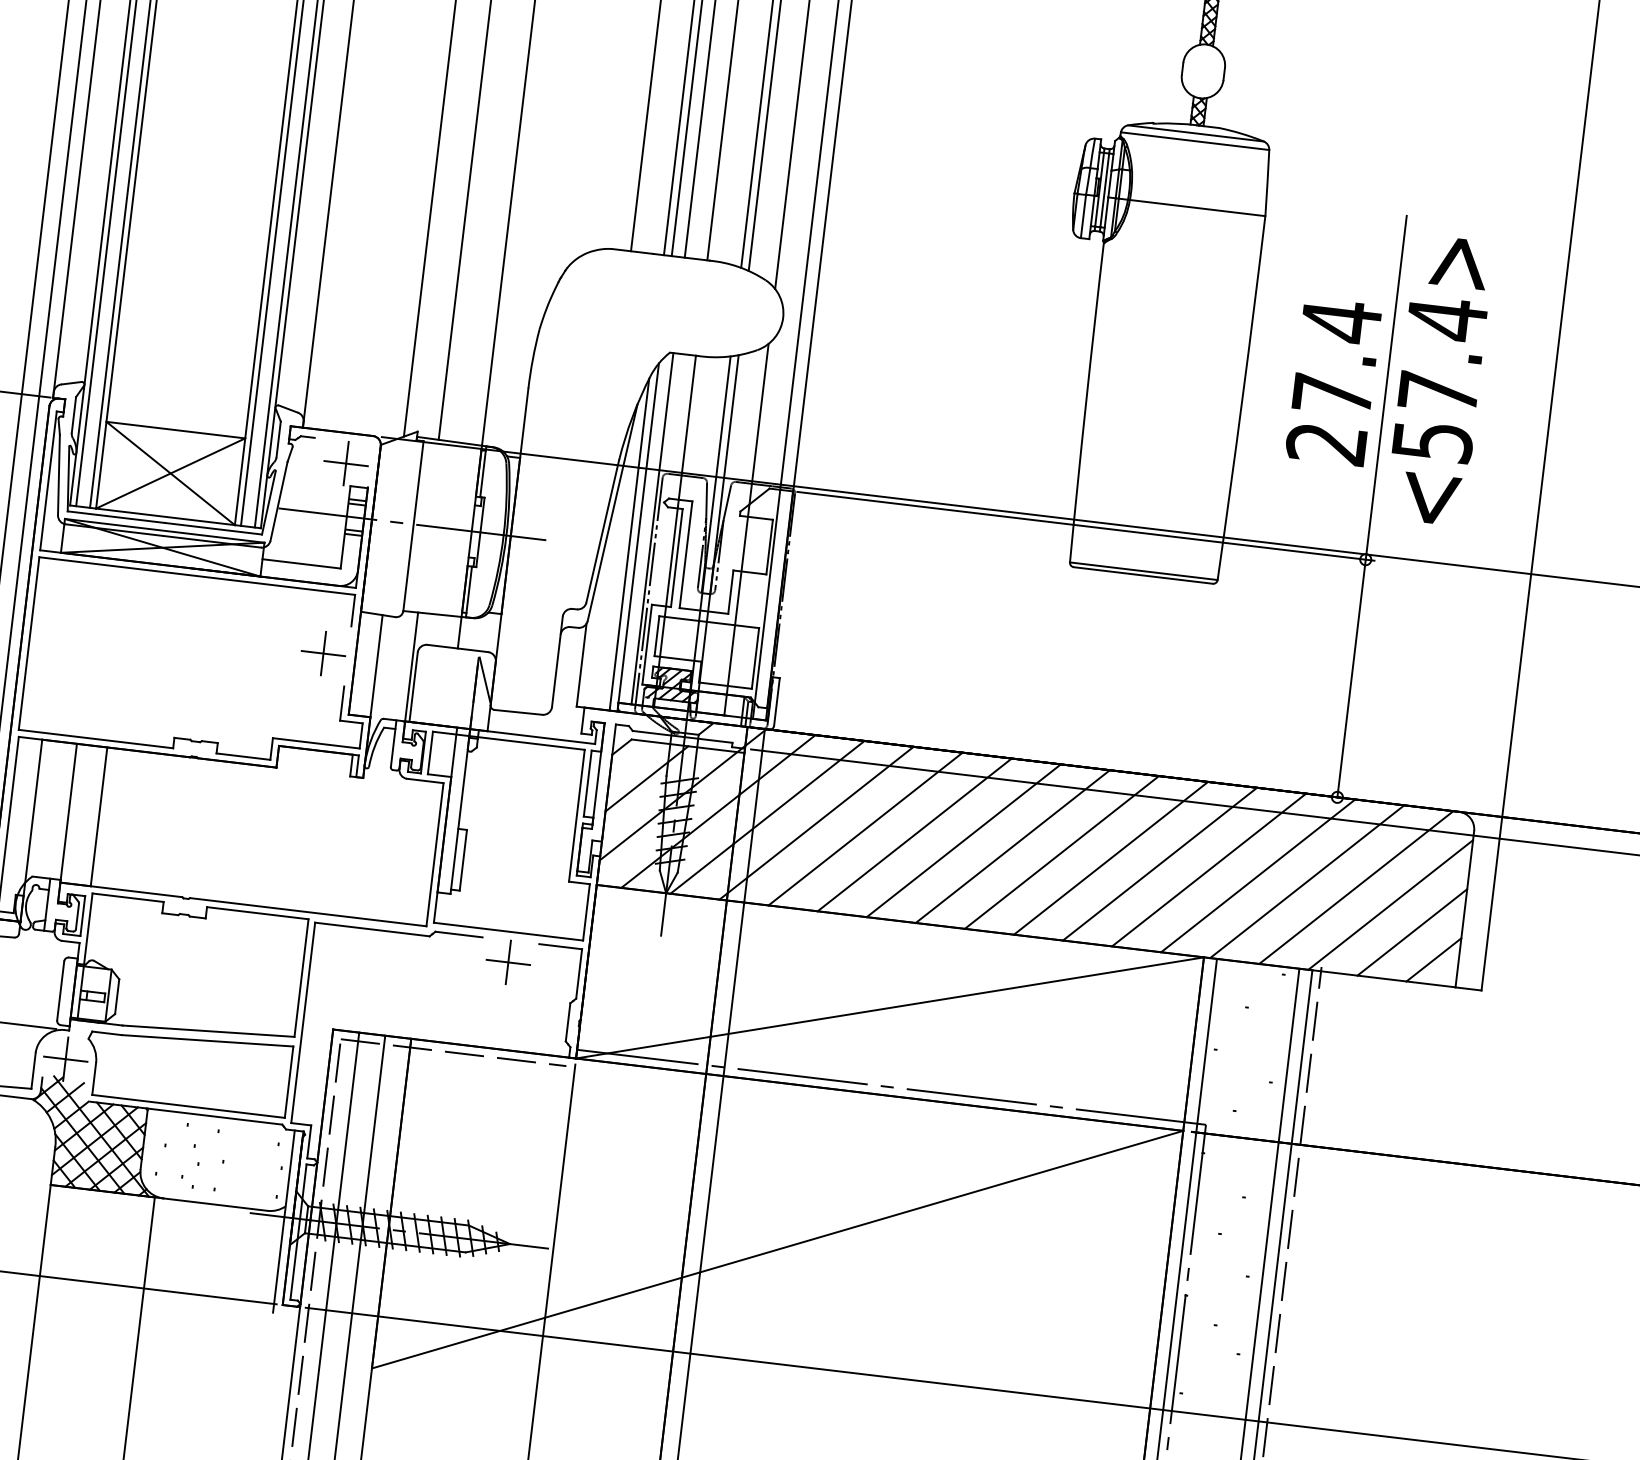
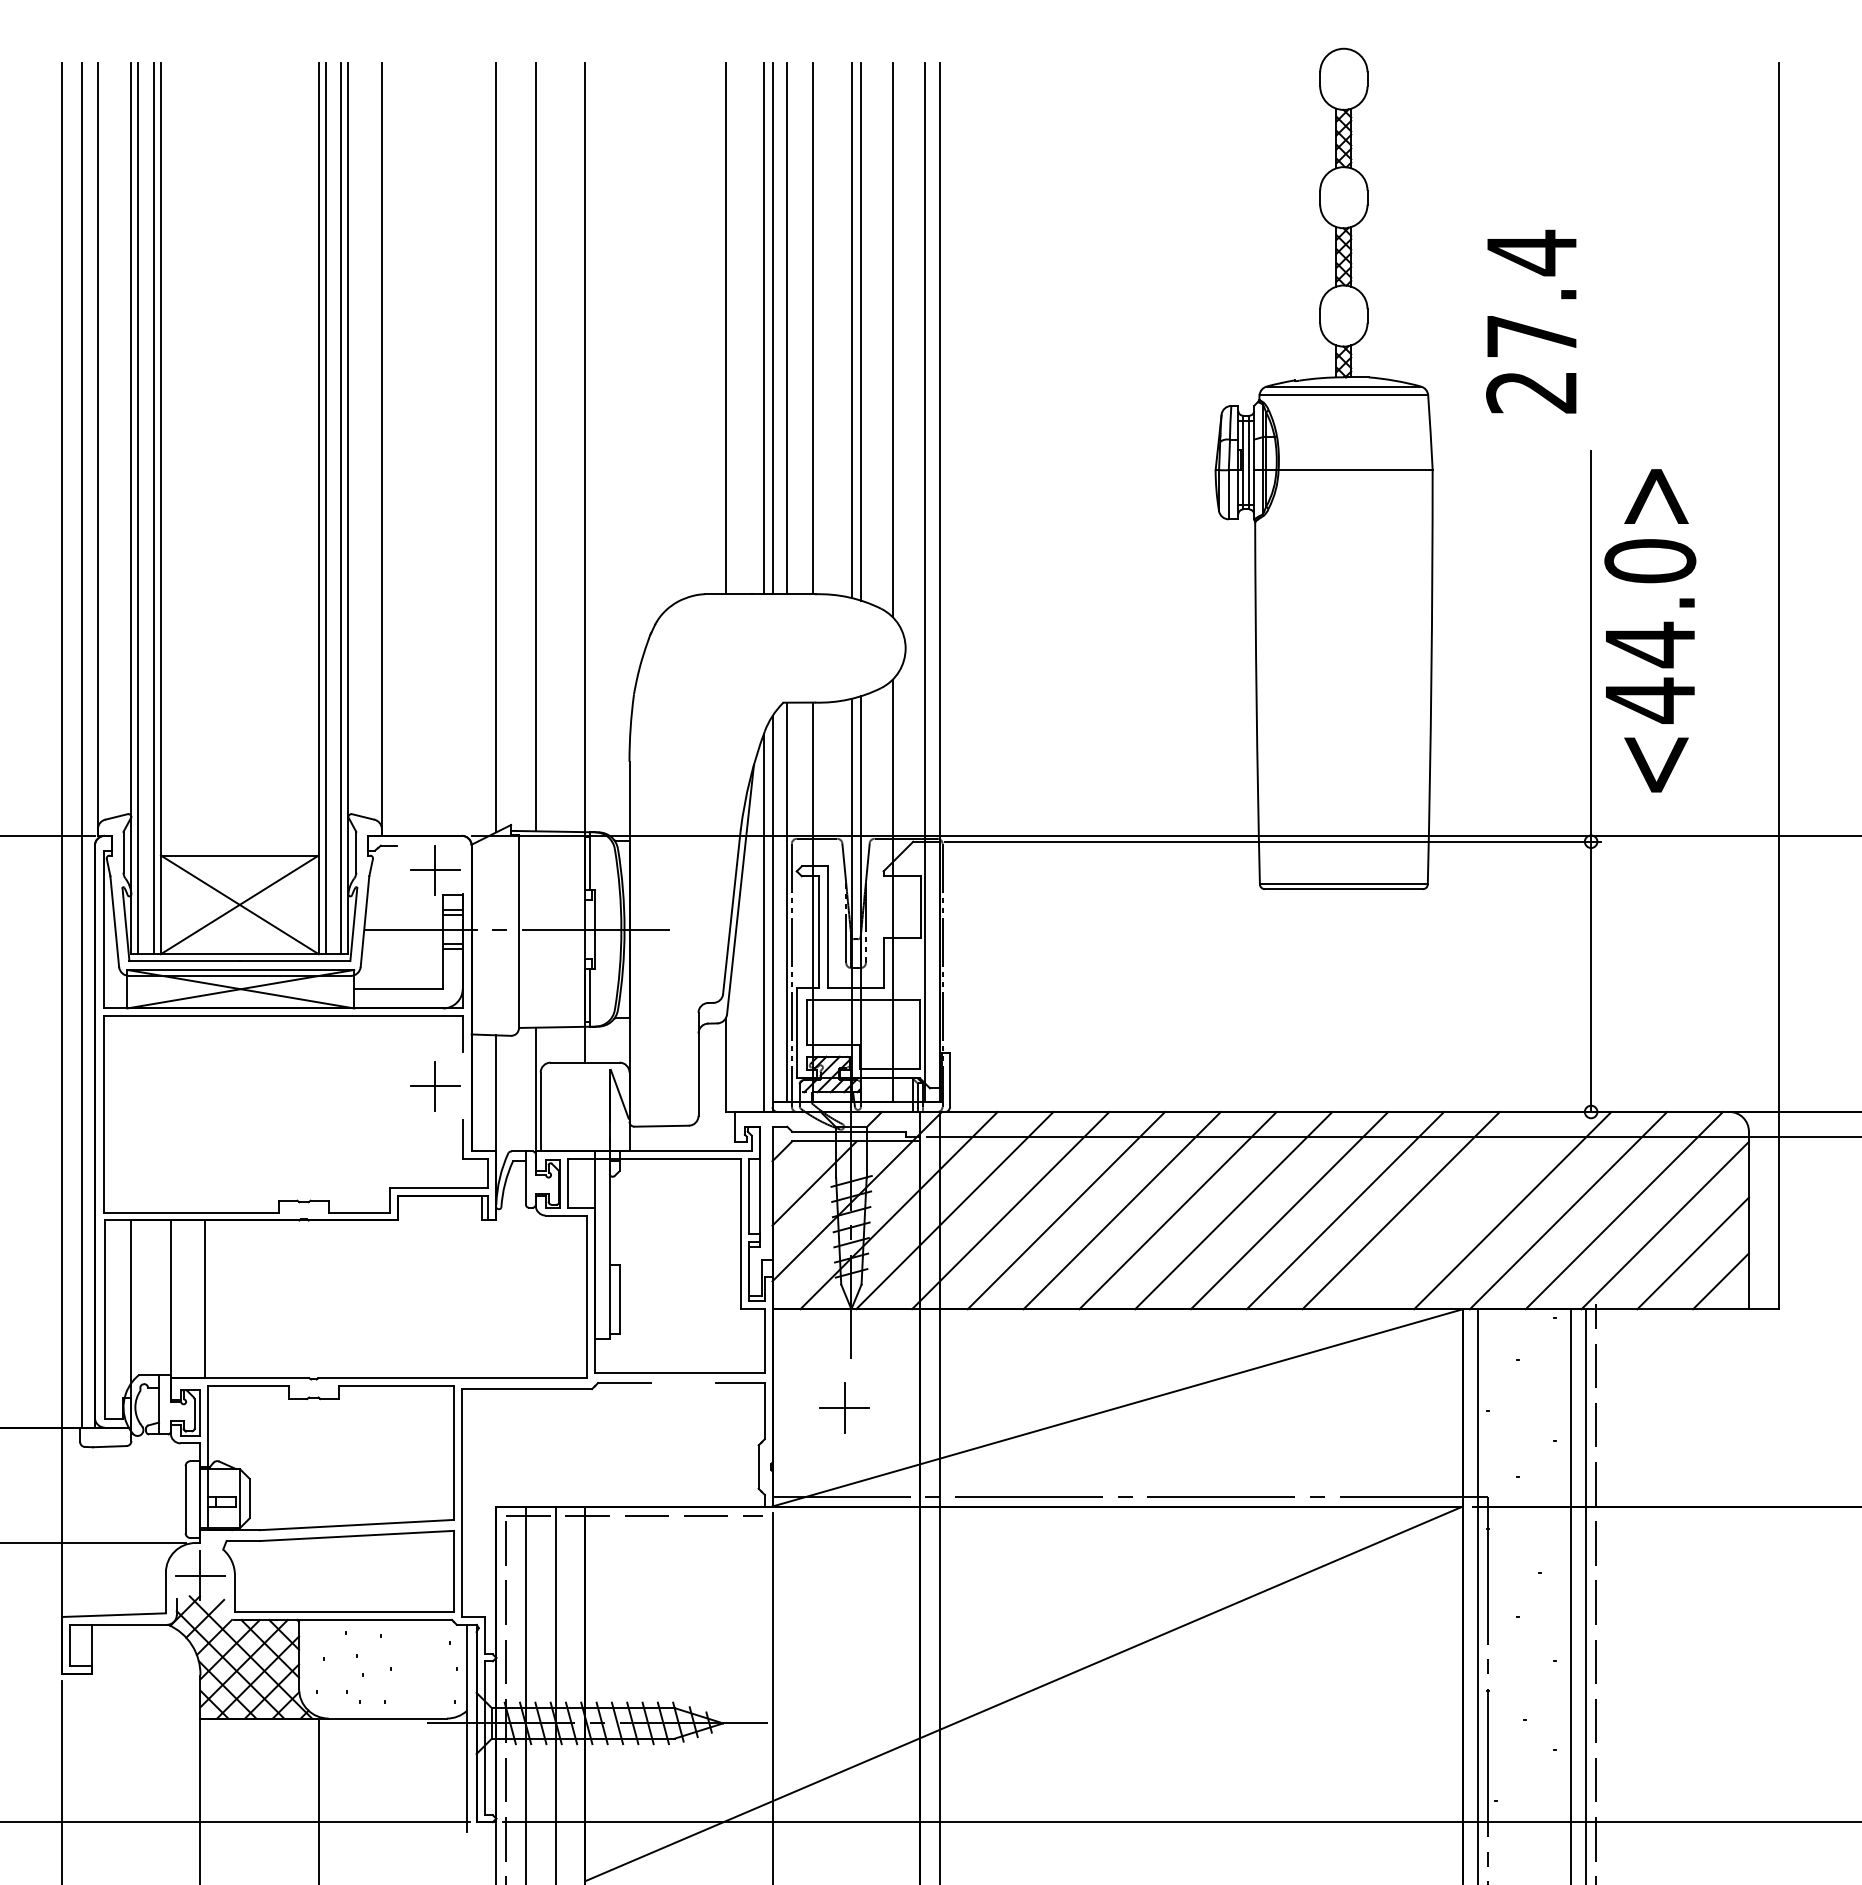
text: (1440, 380) -> (1650, 630), <57.4> -> <44.0>
text: (1333, 381) -> (1531, 321), moved
line: (1208, 869) -> (1456, 1210), removed
part: (508, 962) -> (844, 1407), moved

